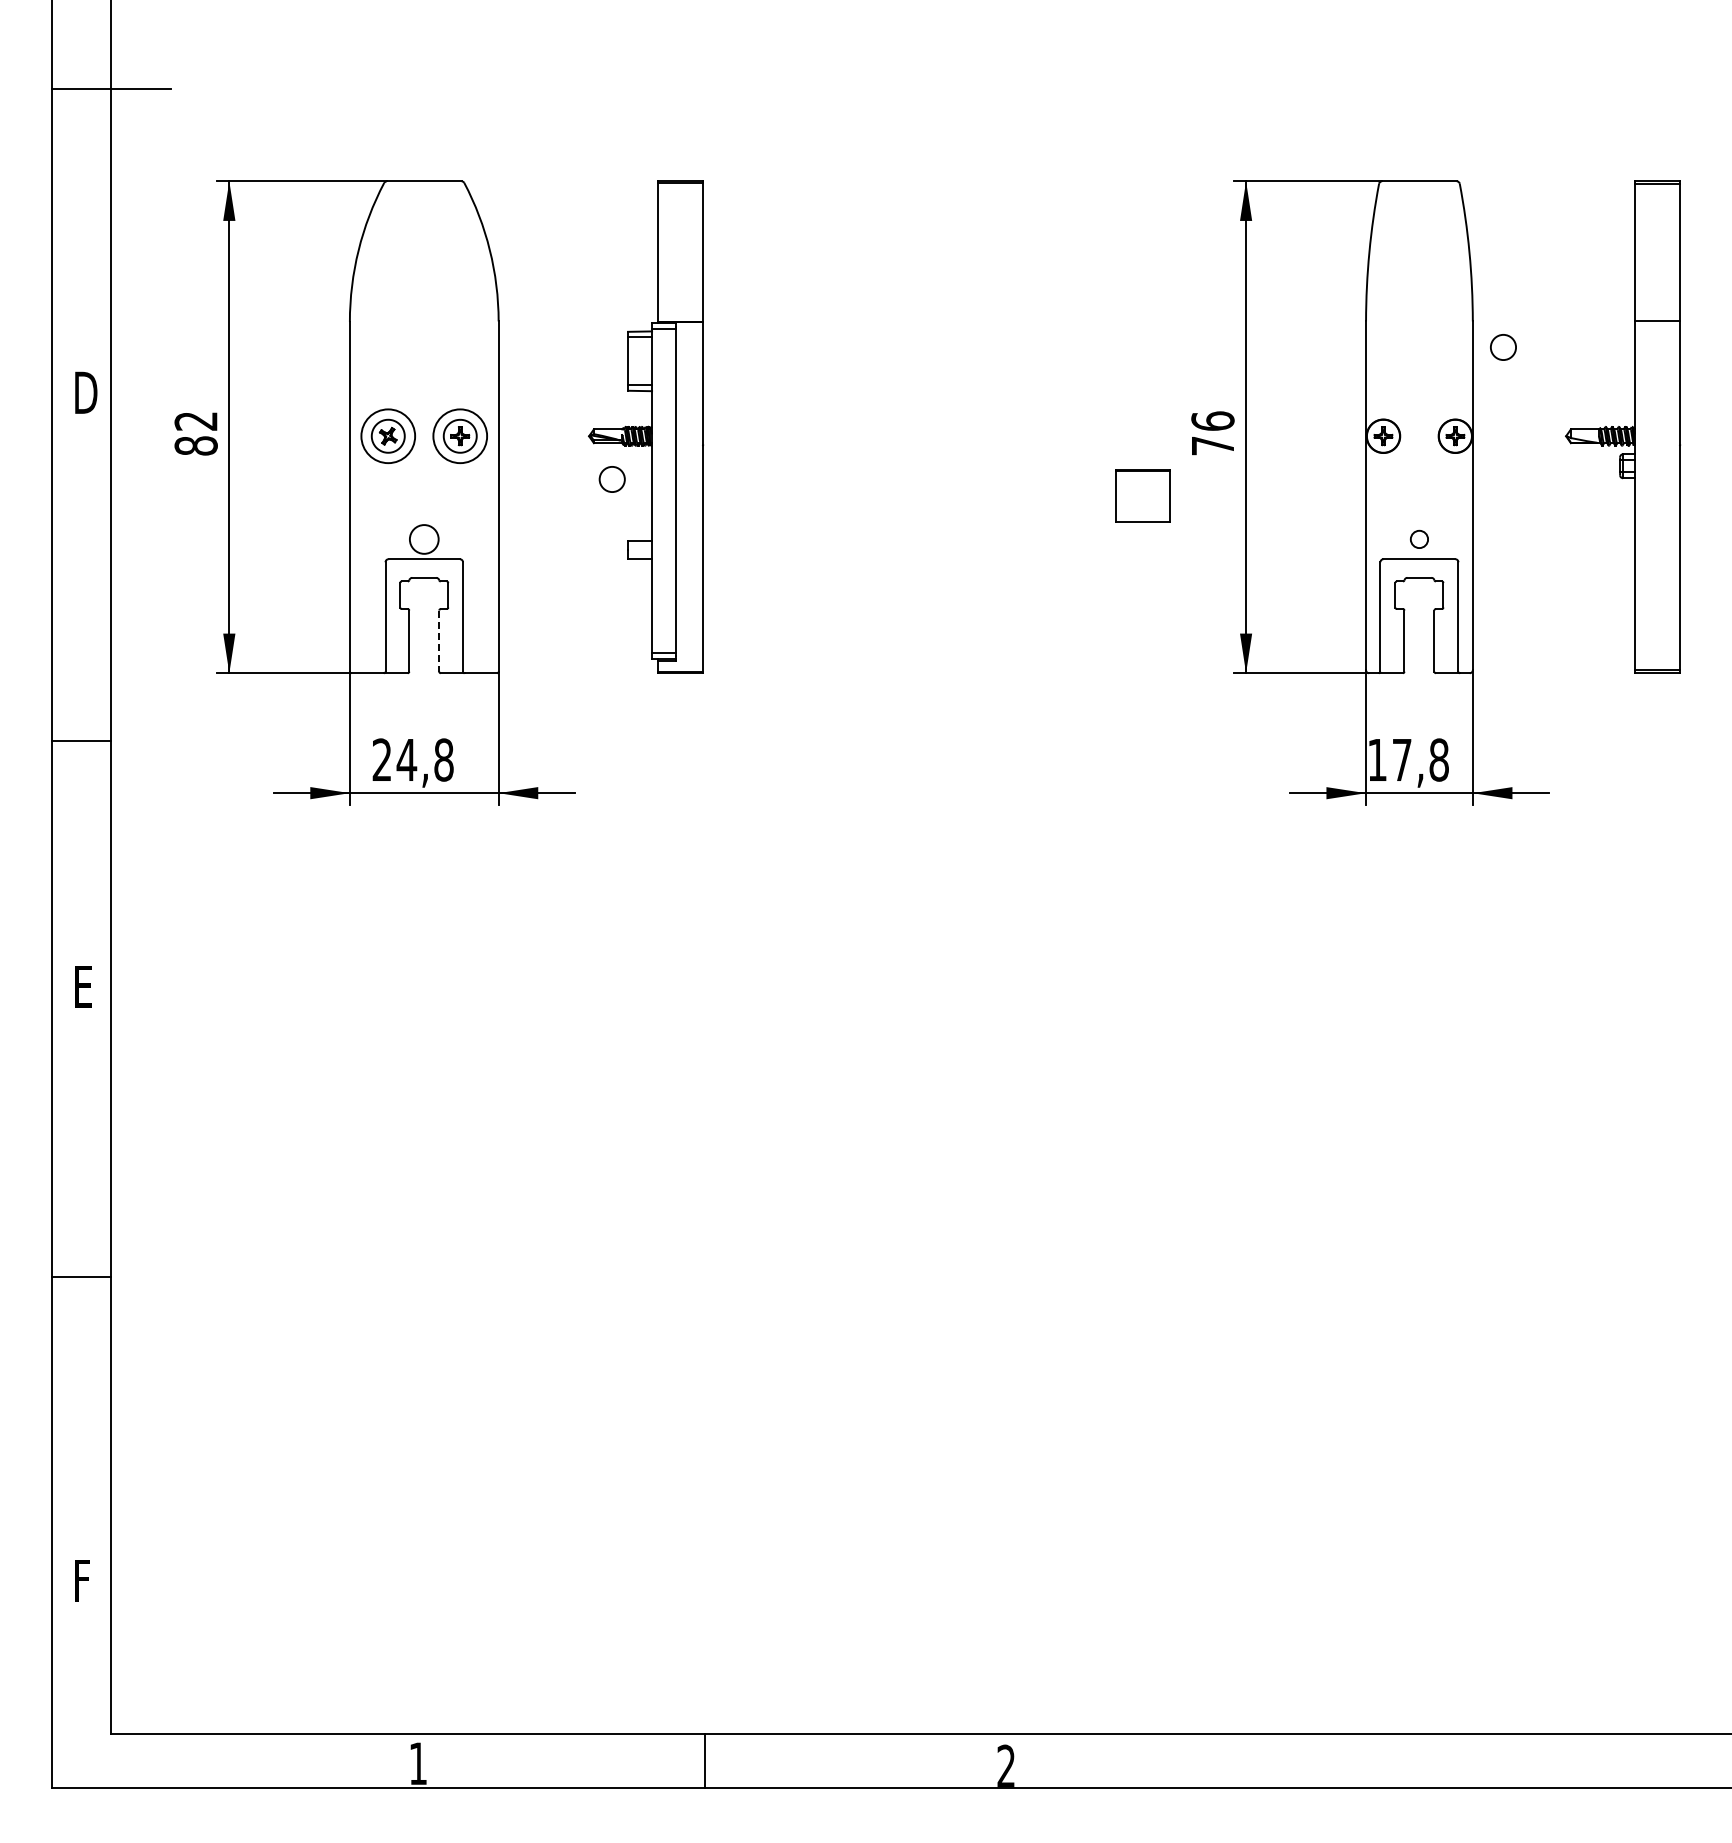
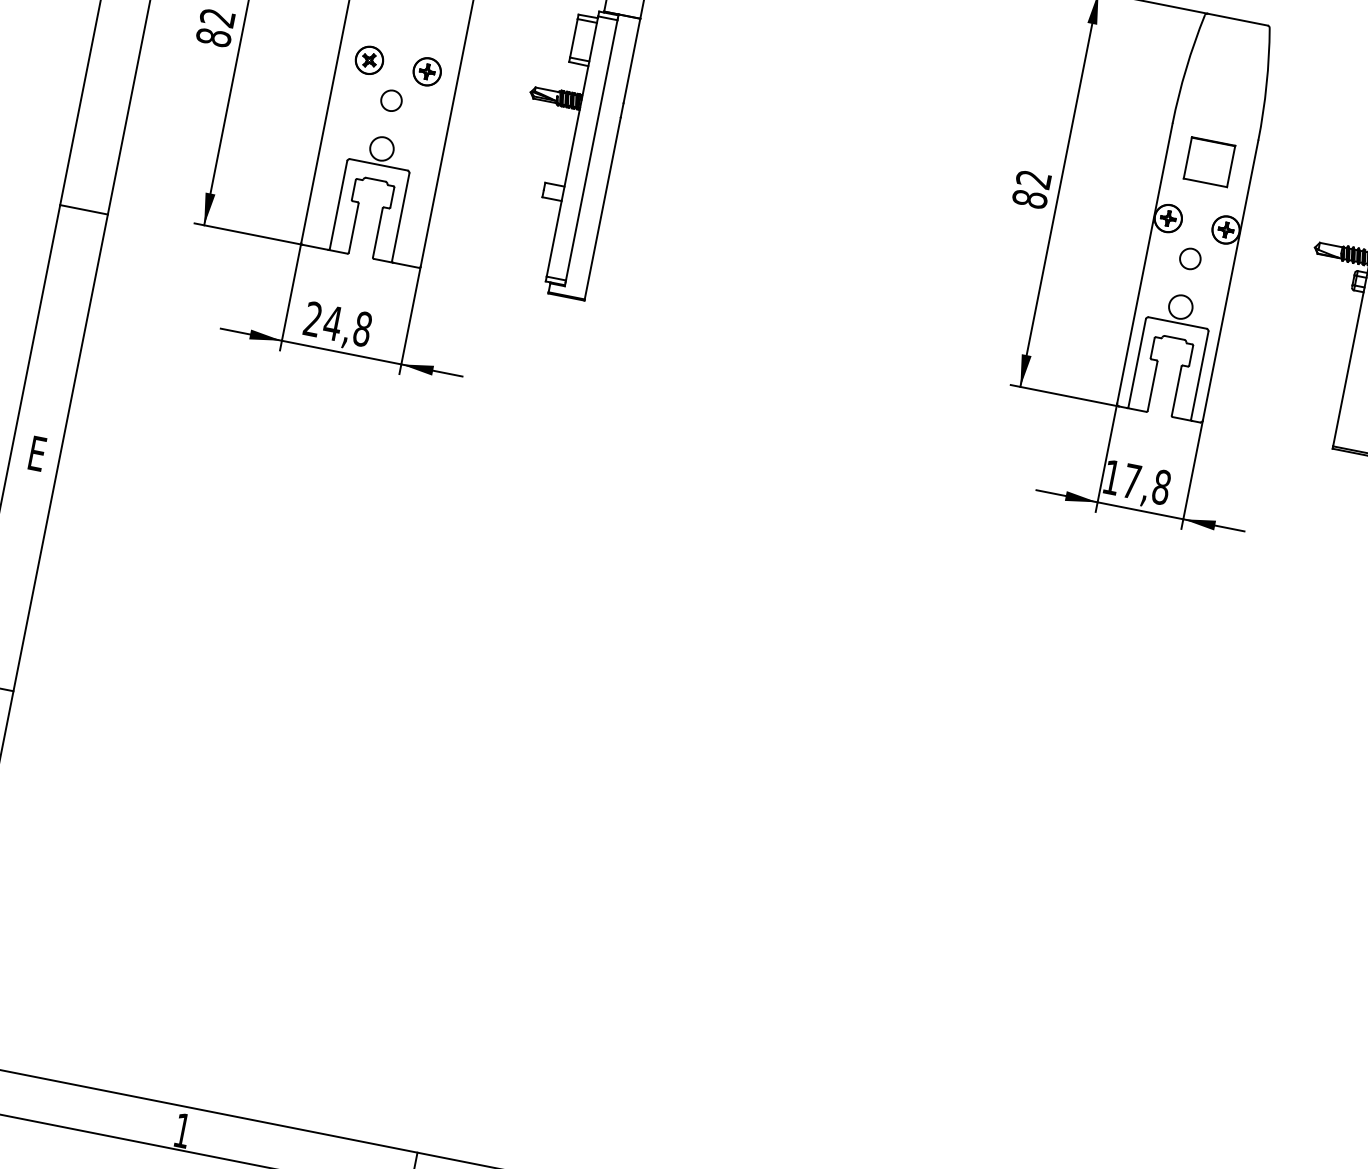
circle: (1503, 347) -> (1190, 258), moved
text: (1212, 433) -> (1031, 189), 76 -> 82
circle: (388, 436) -> (369, 60), size x0.62
circle: (460, 436) -> (427, 72), size x0.62
circle: (611, 479) -> (390, 100), moved
part: (1142, 495) -> (1208, 161), moved
circle: (1419, 539) -> (1180, 307), size x1.67
line: (439, 641) -> (377, 233), dashed -> solid
line: (81, 741) -> (83, 210), moved

